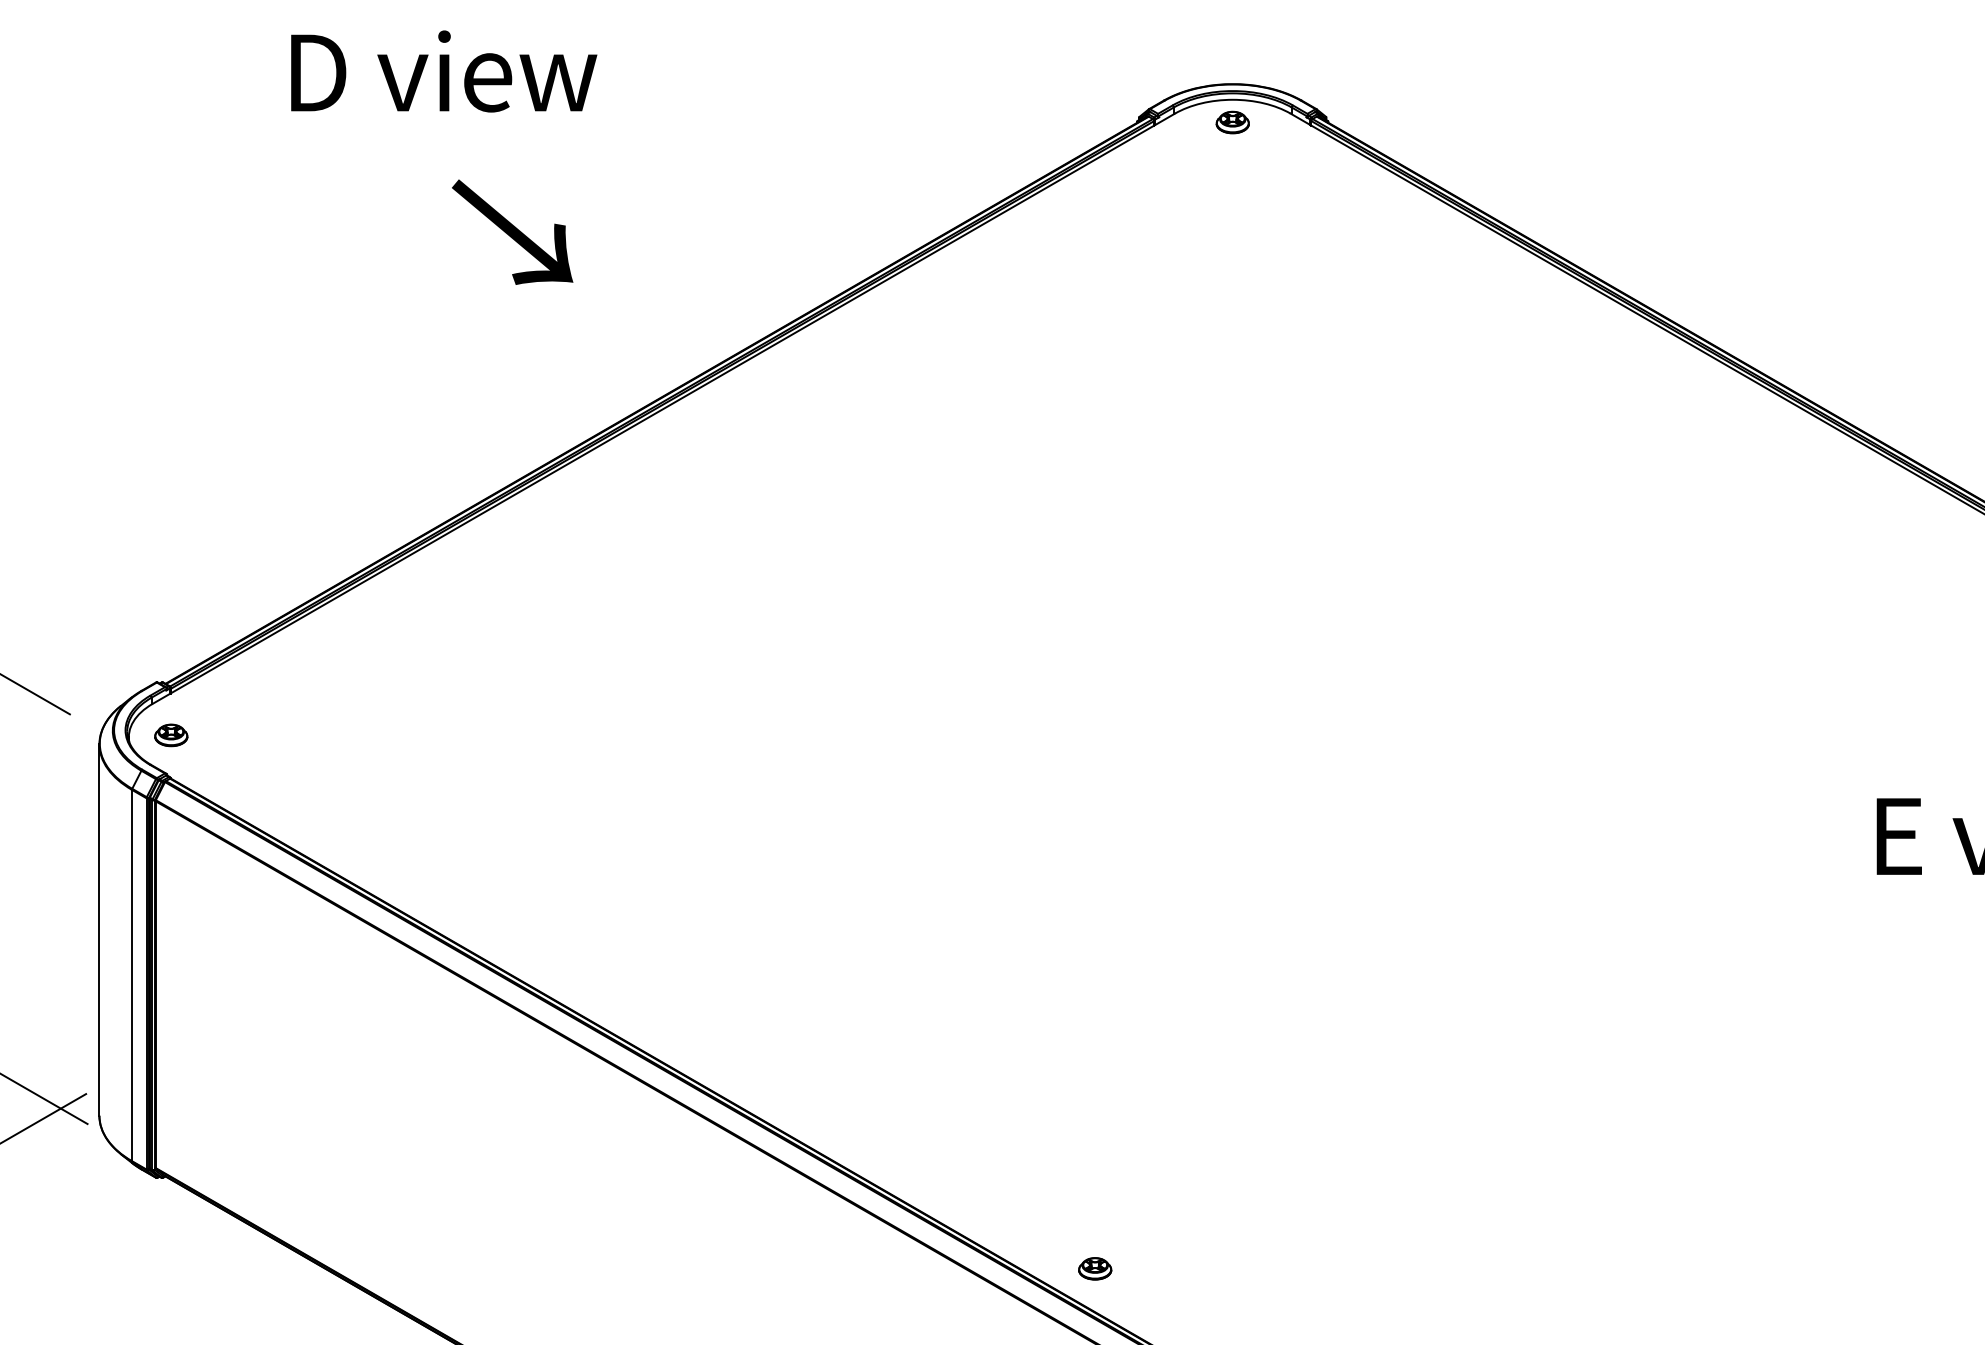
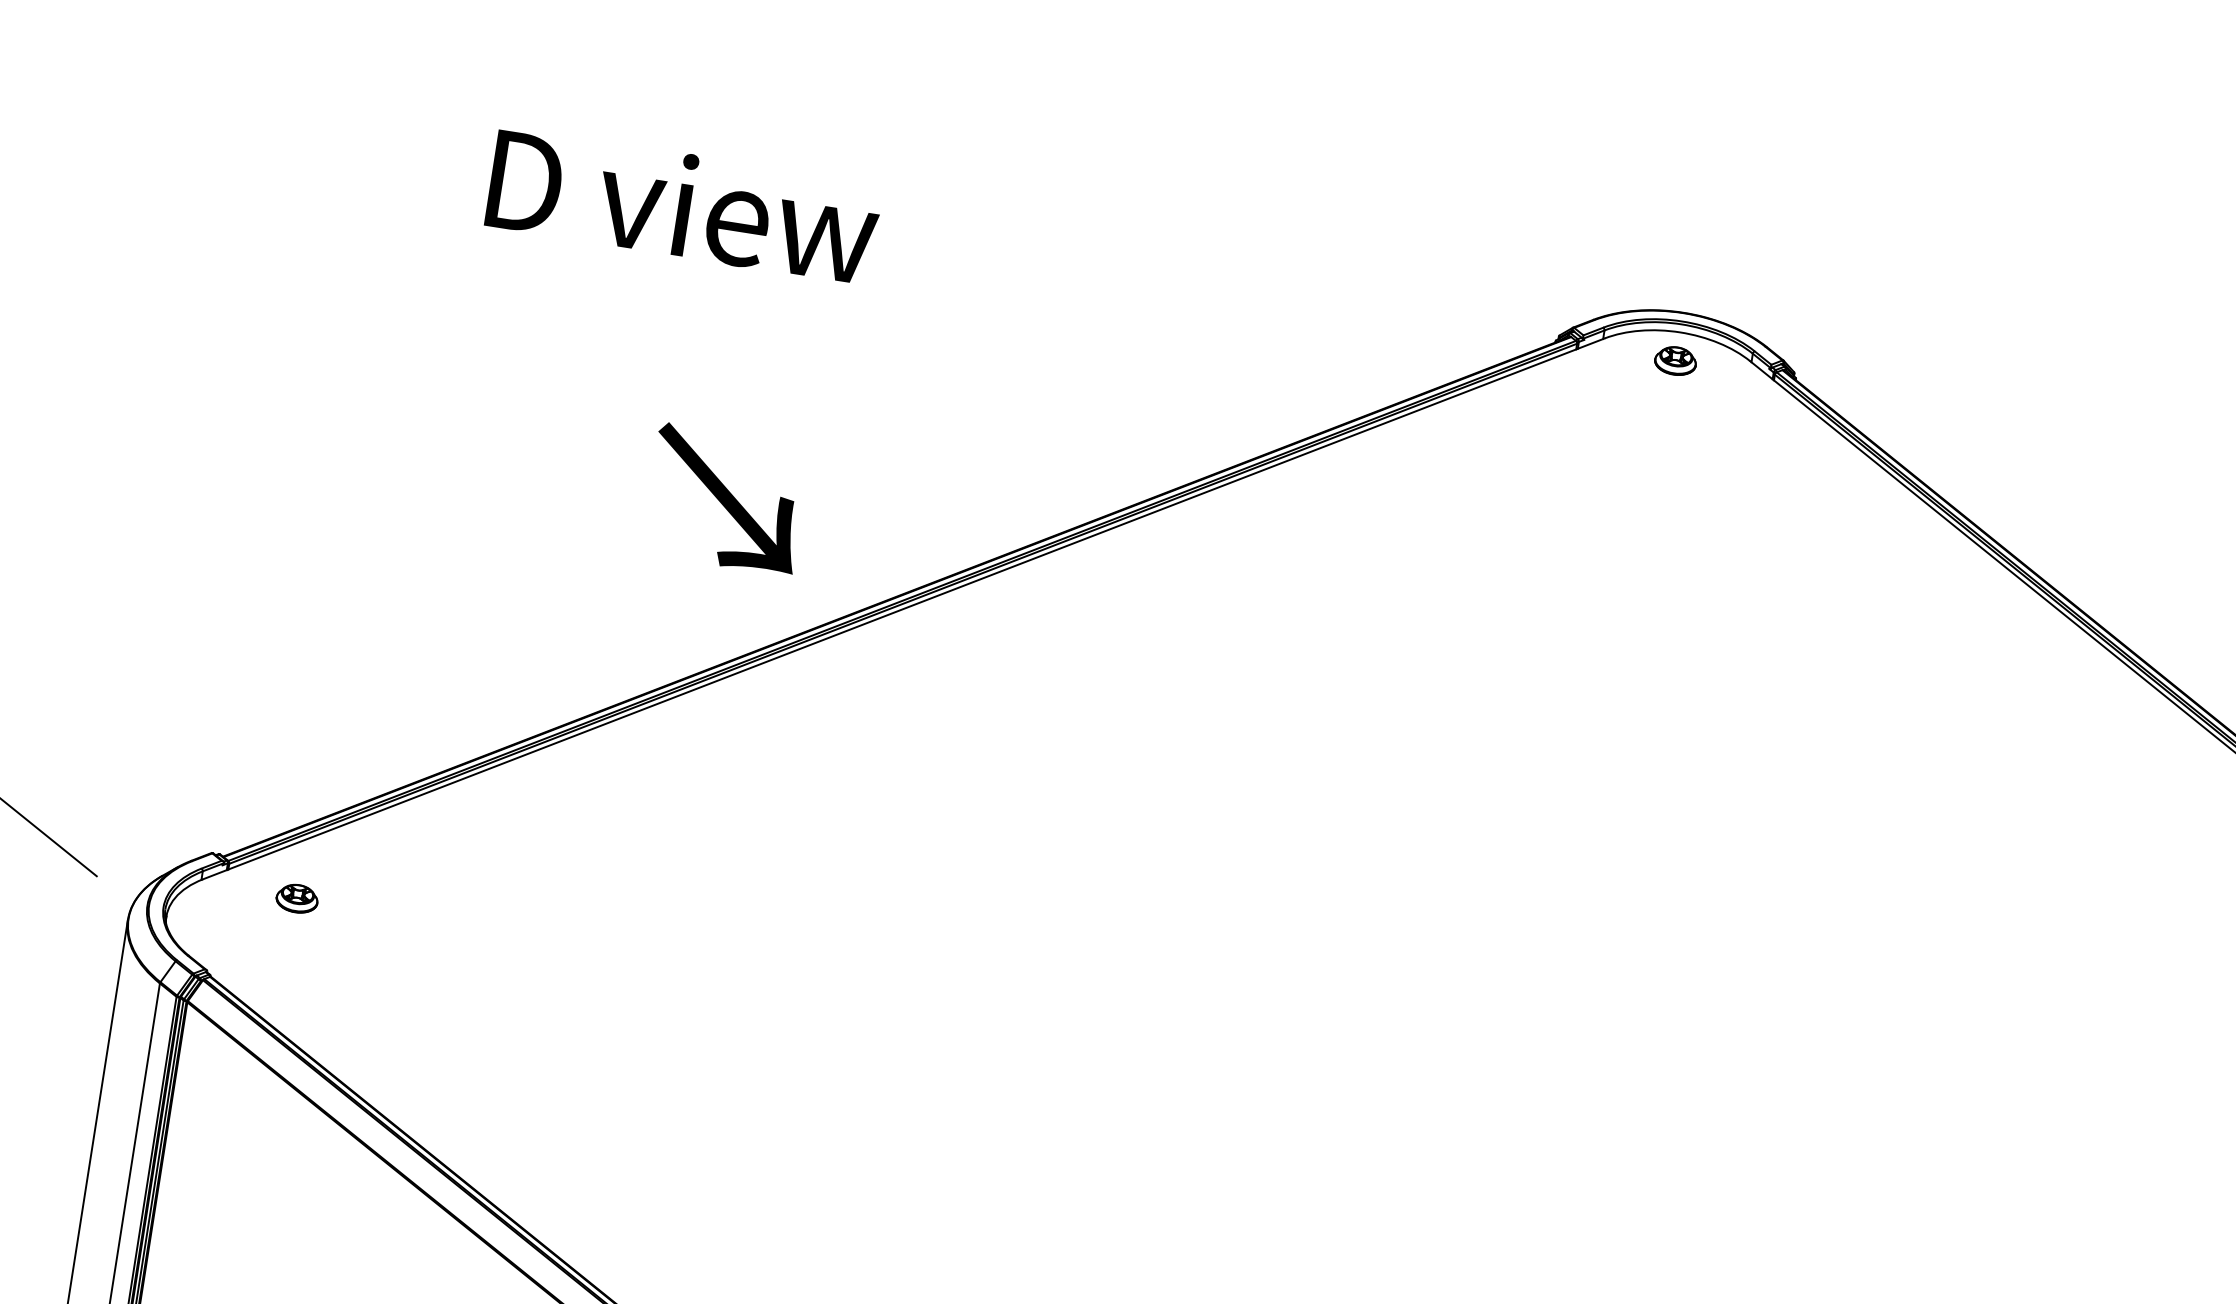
text: (444, 71) -> (684, 205), moved
text: (512, 231) -> (726, 498), moved
part: (171, 735) -> (297, 898), moved

